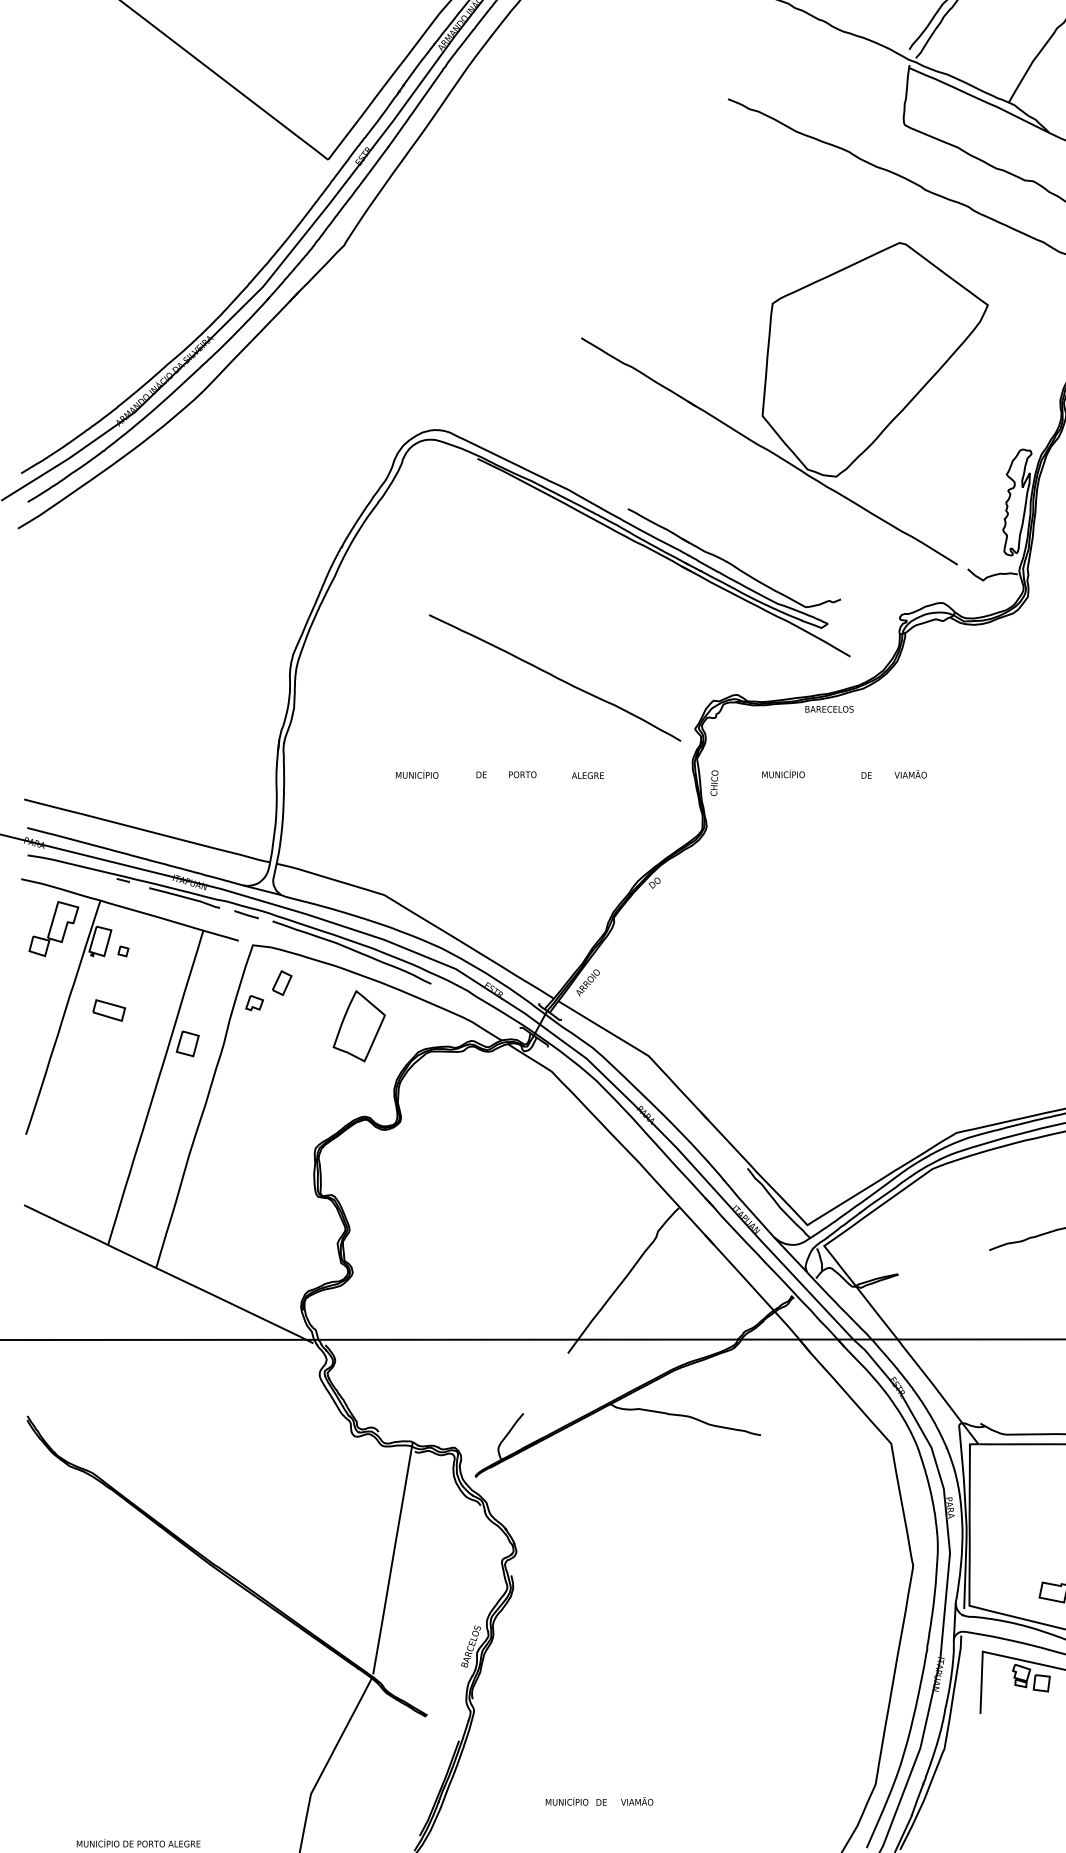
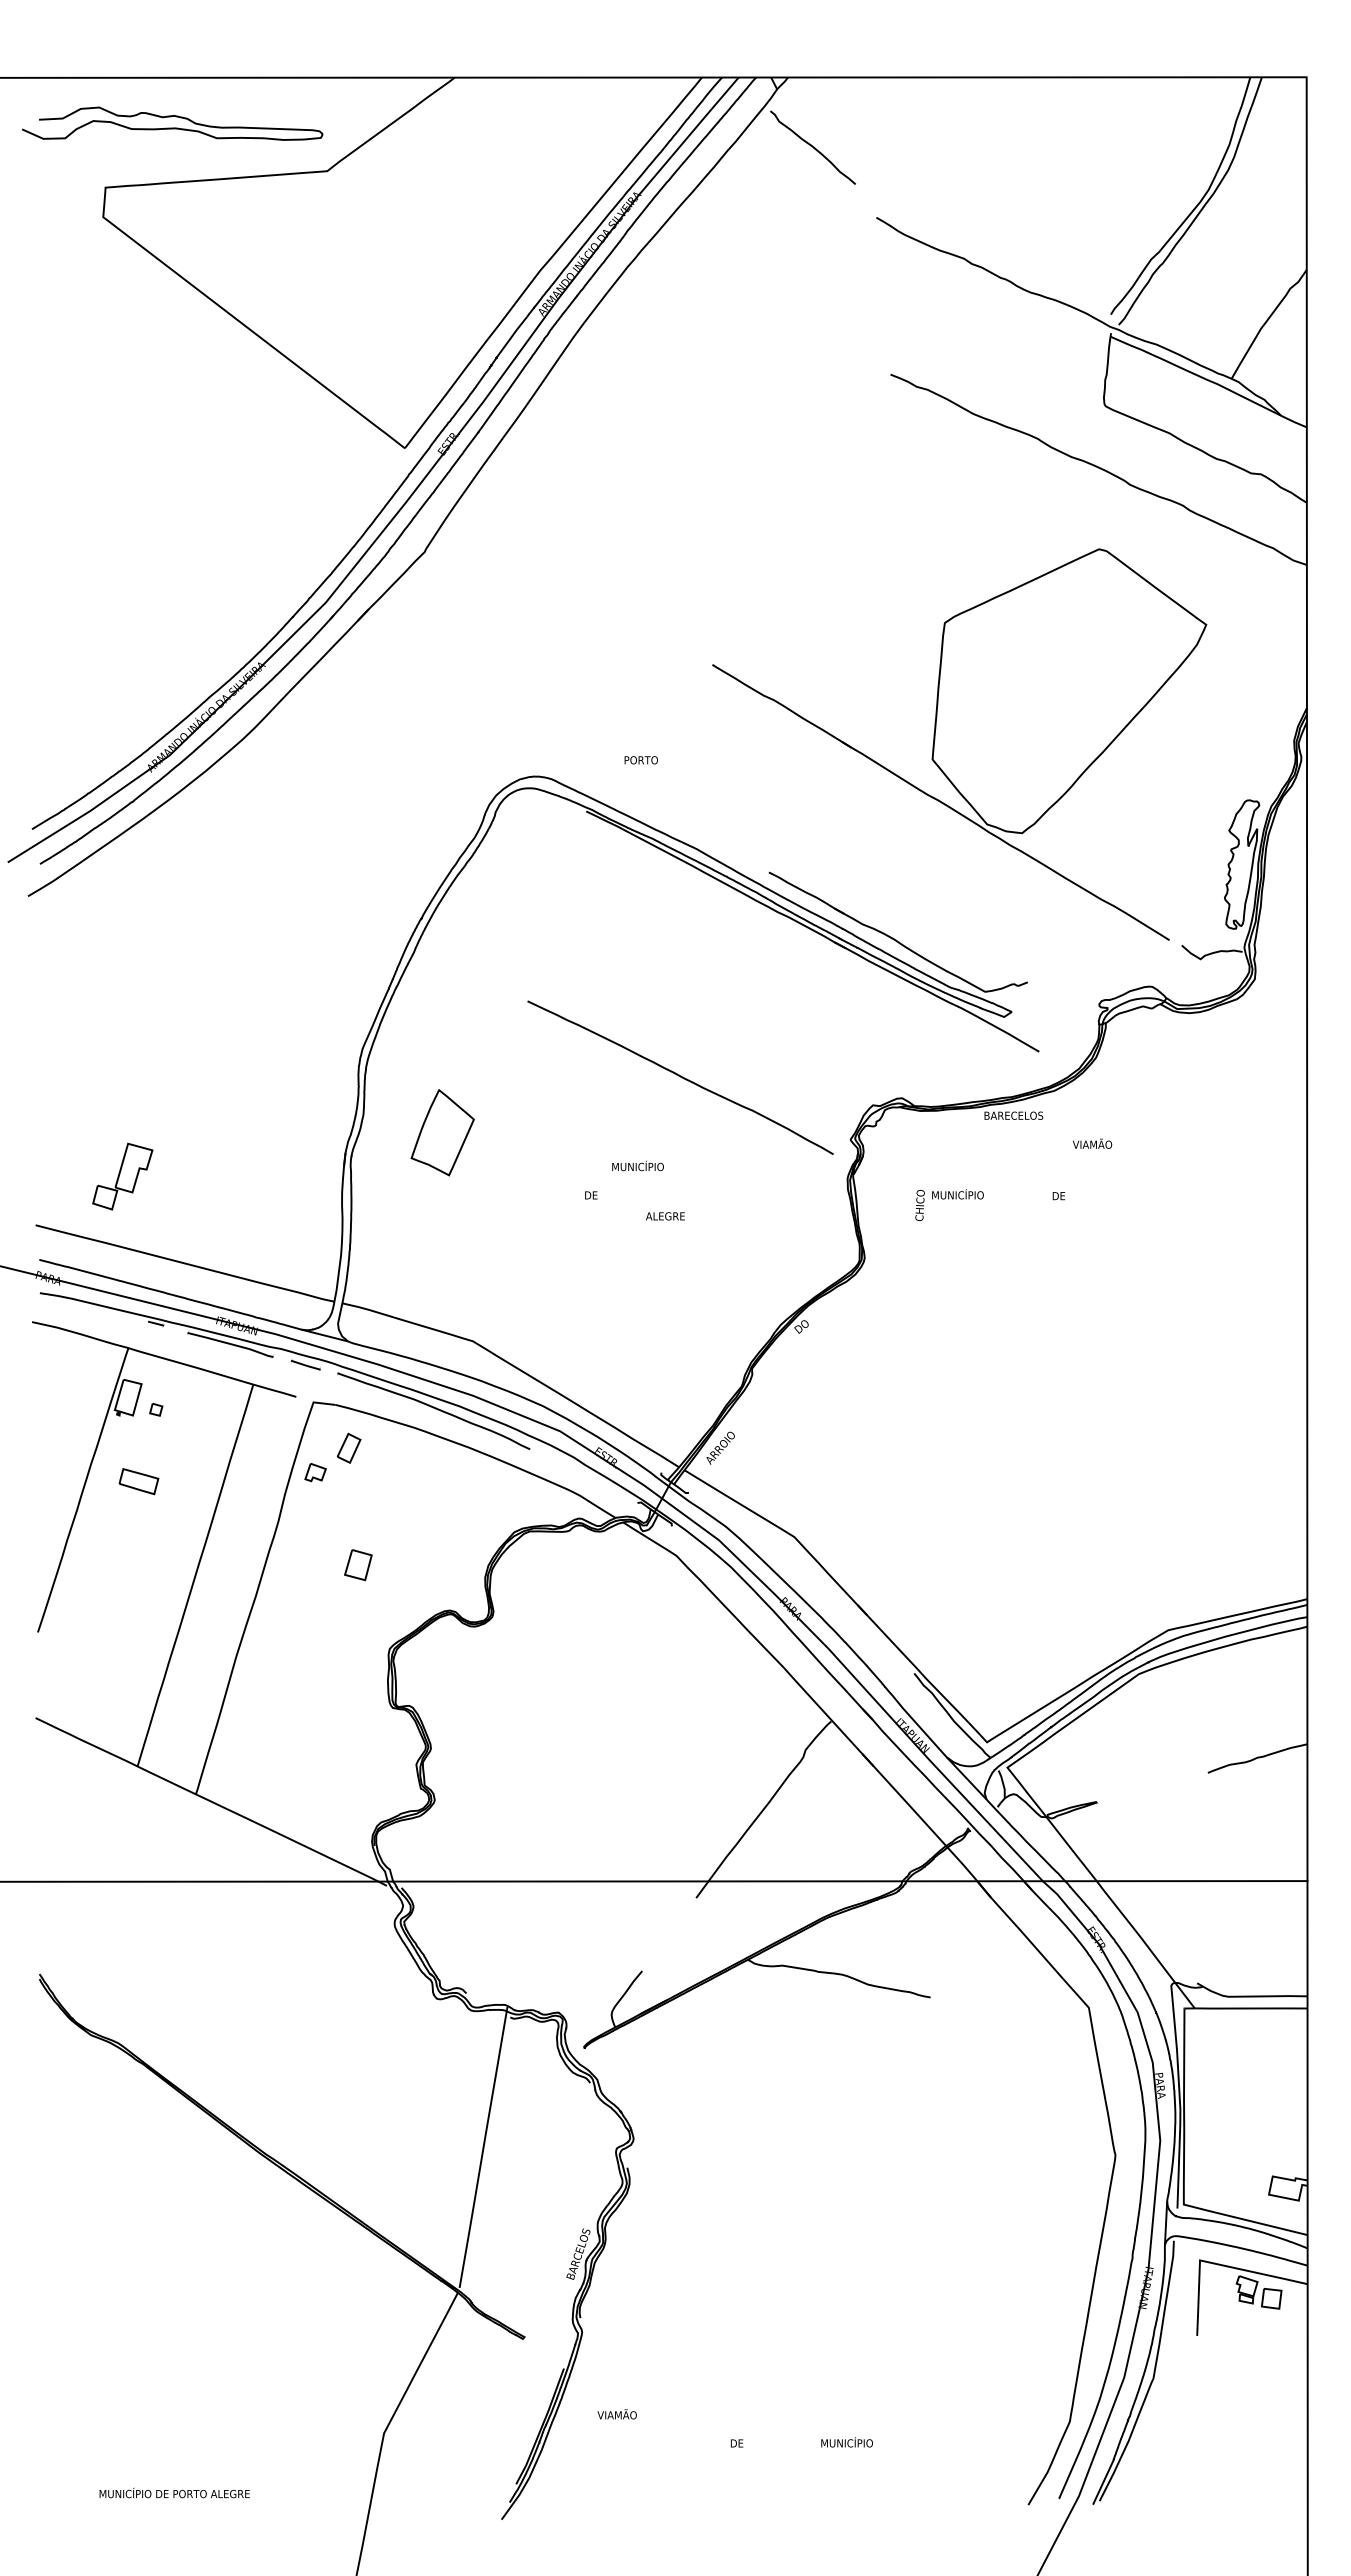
text: (416, 774) -> (637, 1165), moved
text: (522, 774) -> (640, 760), moved
text: (910, 774) -> (1092, 1143), moved
text: (587, 775) -> (665, 1216), moved
text: (713, 782) -> (919, 1204), moved
part: (53, 928) -> (122, 1176), moved
part: (359, 1026) -> (442, 1132), moved
part: (187, 1044) -> (358, 1565), moved
text: (566, 1801) -> (846, 2442), moved
text: (636, 1801) -> (616, 2414), moved

